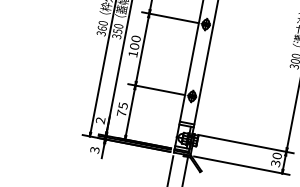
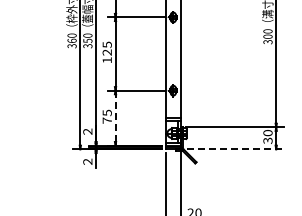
text: (134, 42) -> (106, 48), 100 -> 125
line: (130, 112) -> (115, 118), solid -> dashed
text: (95, 149) -> (88, 161), 3 -> 2
line: (242, 165) -> (235, 149), solid -> dashed

